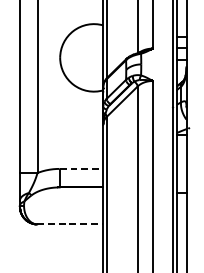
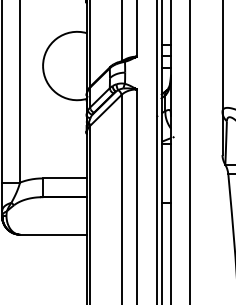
line: (82, 168) -> (65, 178), dashed -> solid
line: (70, 224) -> (53, 234), dashed -> solid

